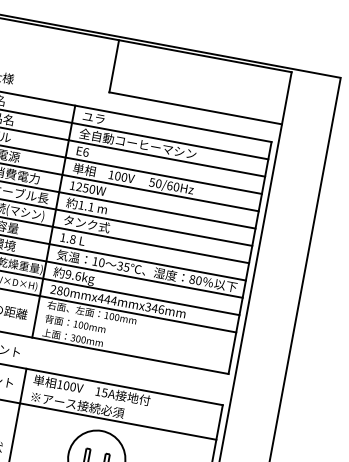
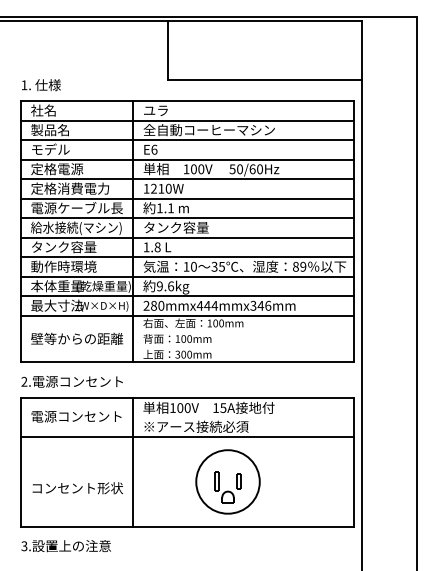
text: (85, 187) -> (161, 188), 1250W -> 1210W
text: (109, 228) -> (195, 227), タンク式 -> タンク容量
text: (199, 280) -> (303, 266), 80 -> 89

